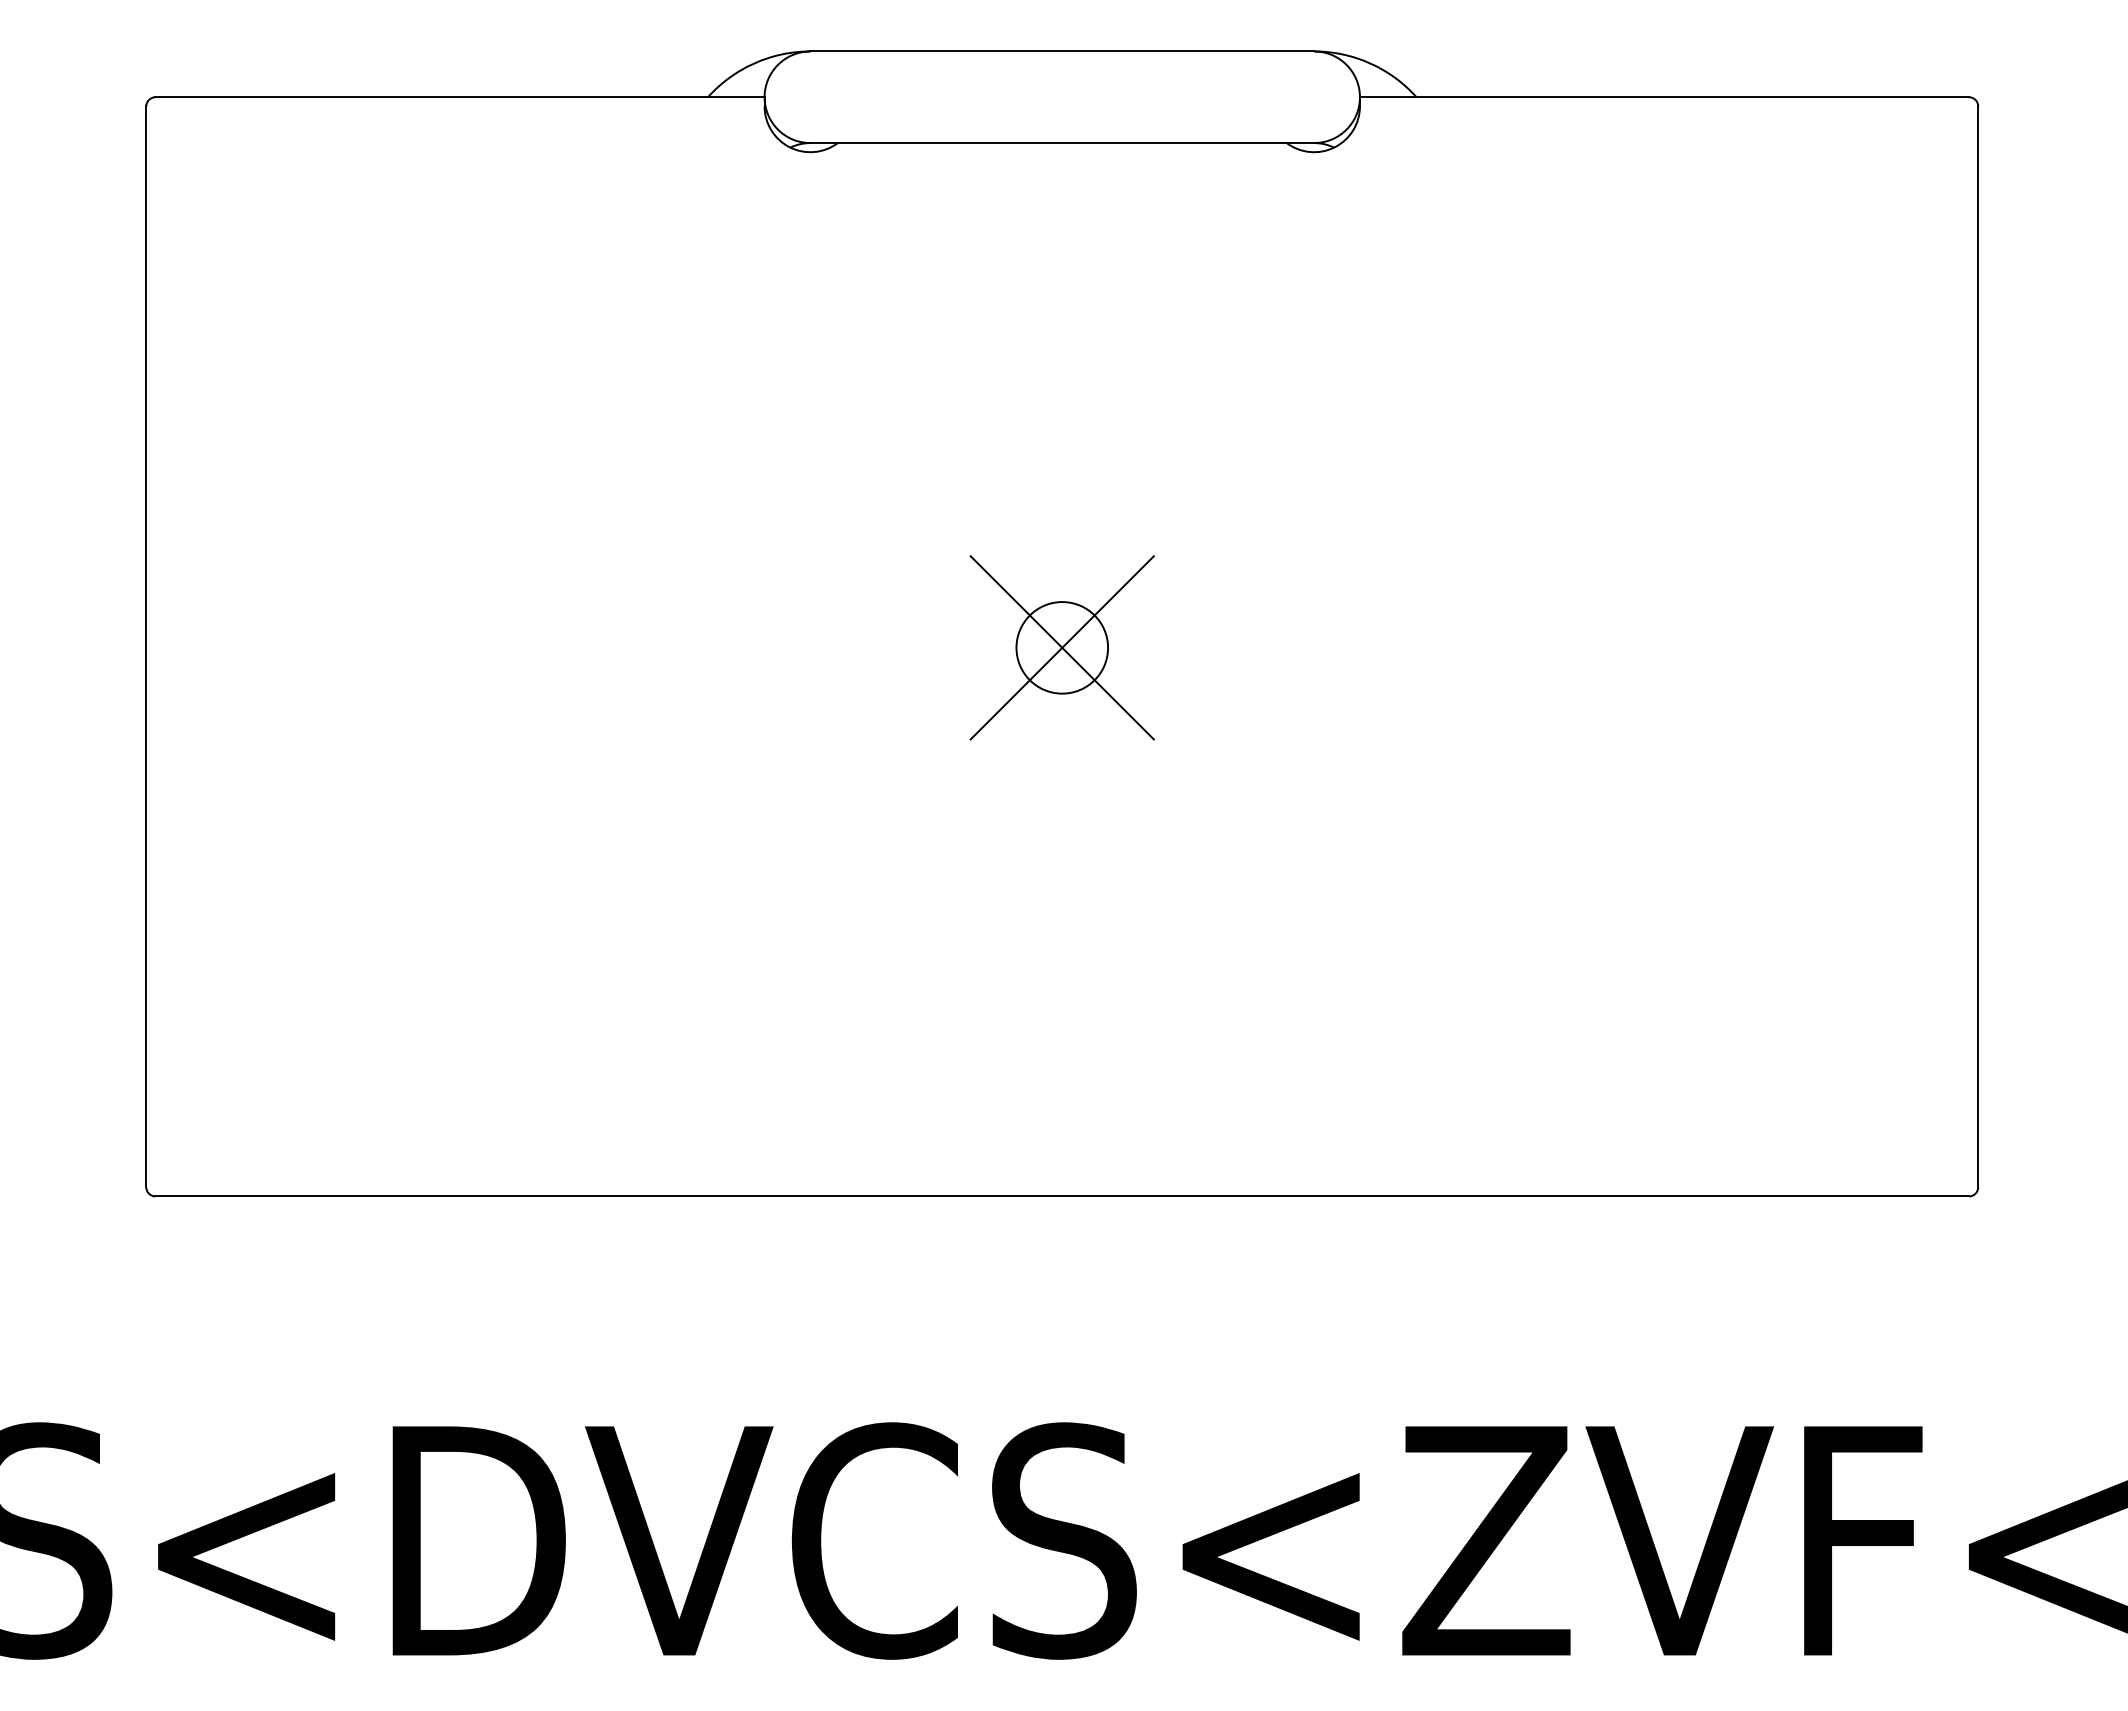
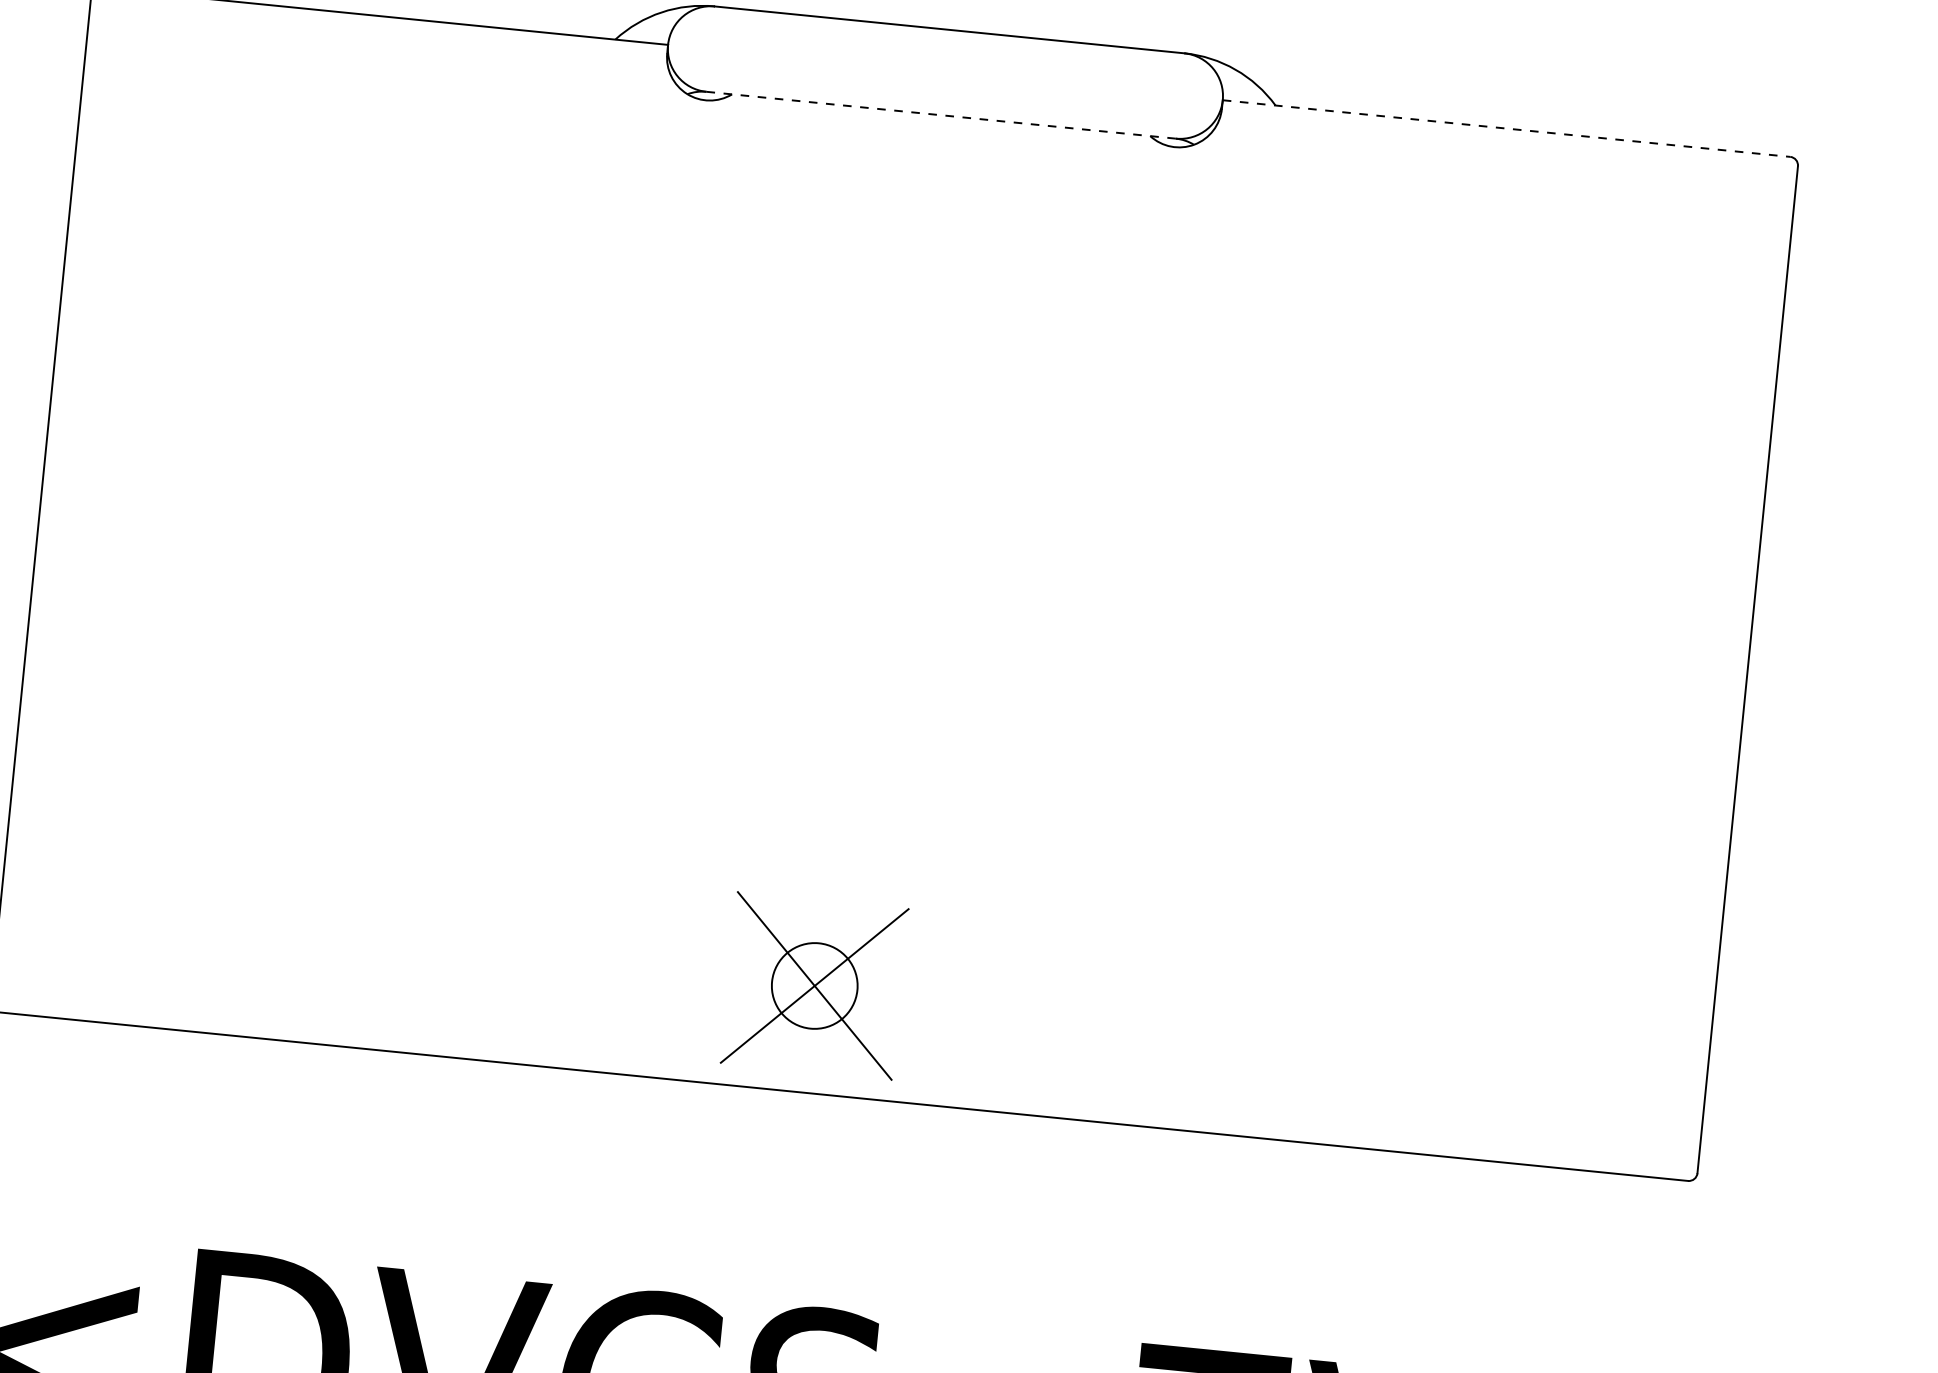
line: (1664, 97) -> (1506, 128), solid -> dashed
line: (1062, 143) -> (941, 115), solid -> dashed
part: (1061, 647) -> (814, 985), moved

